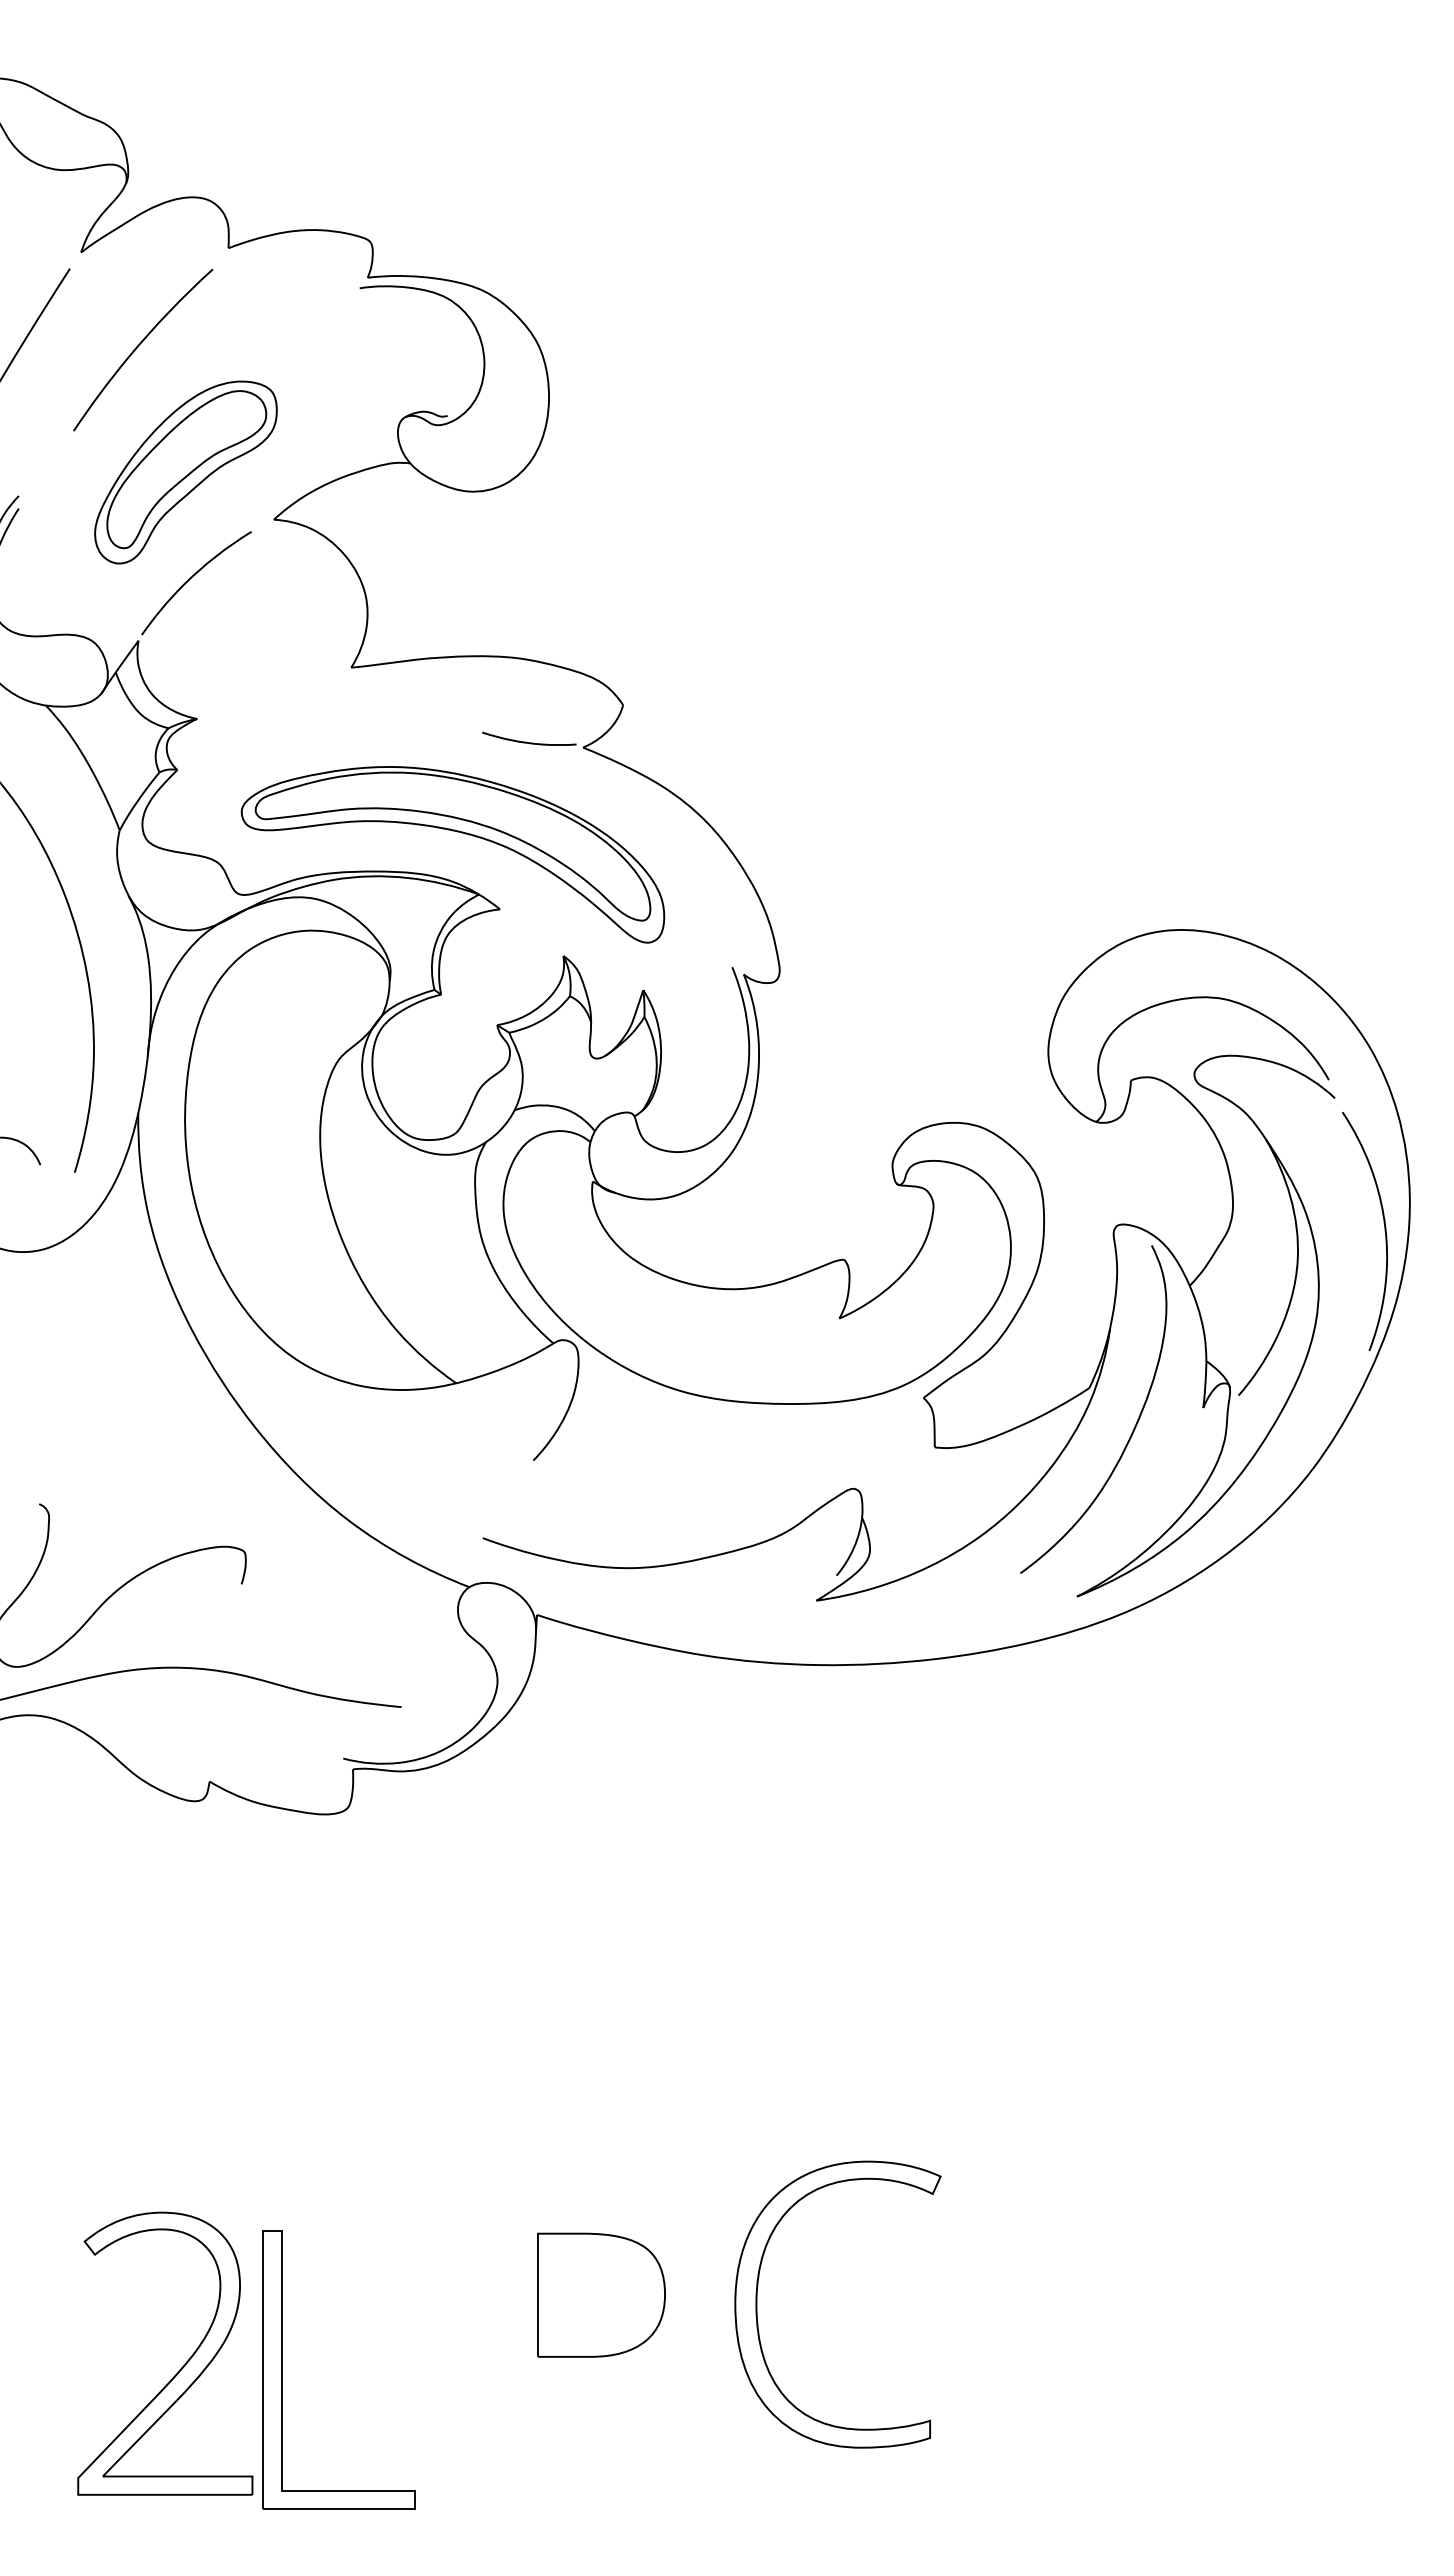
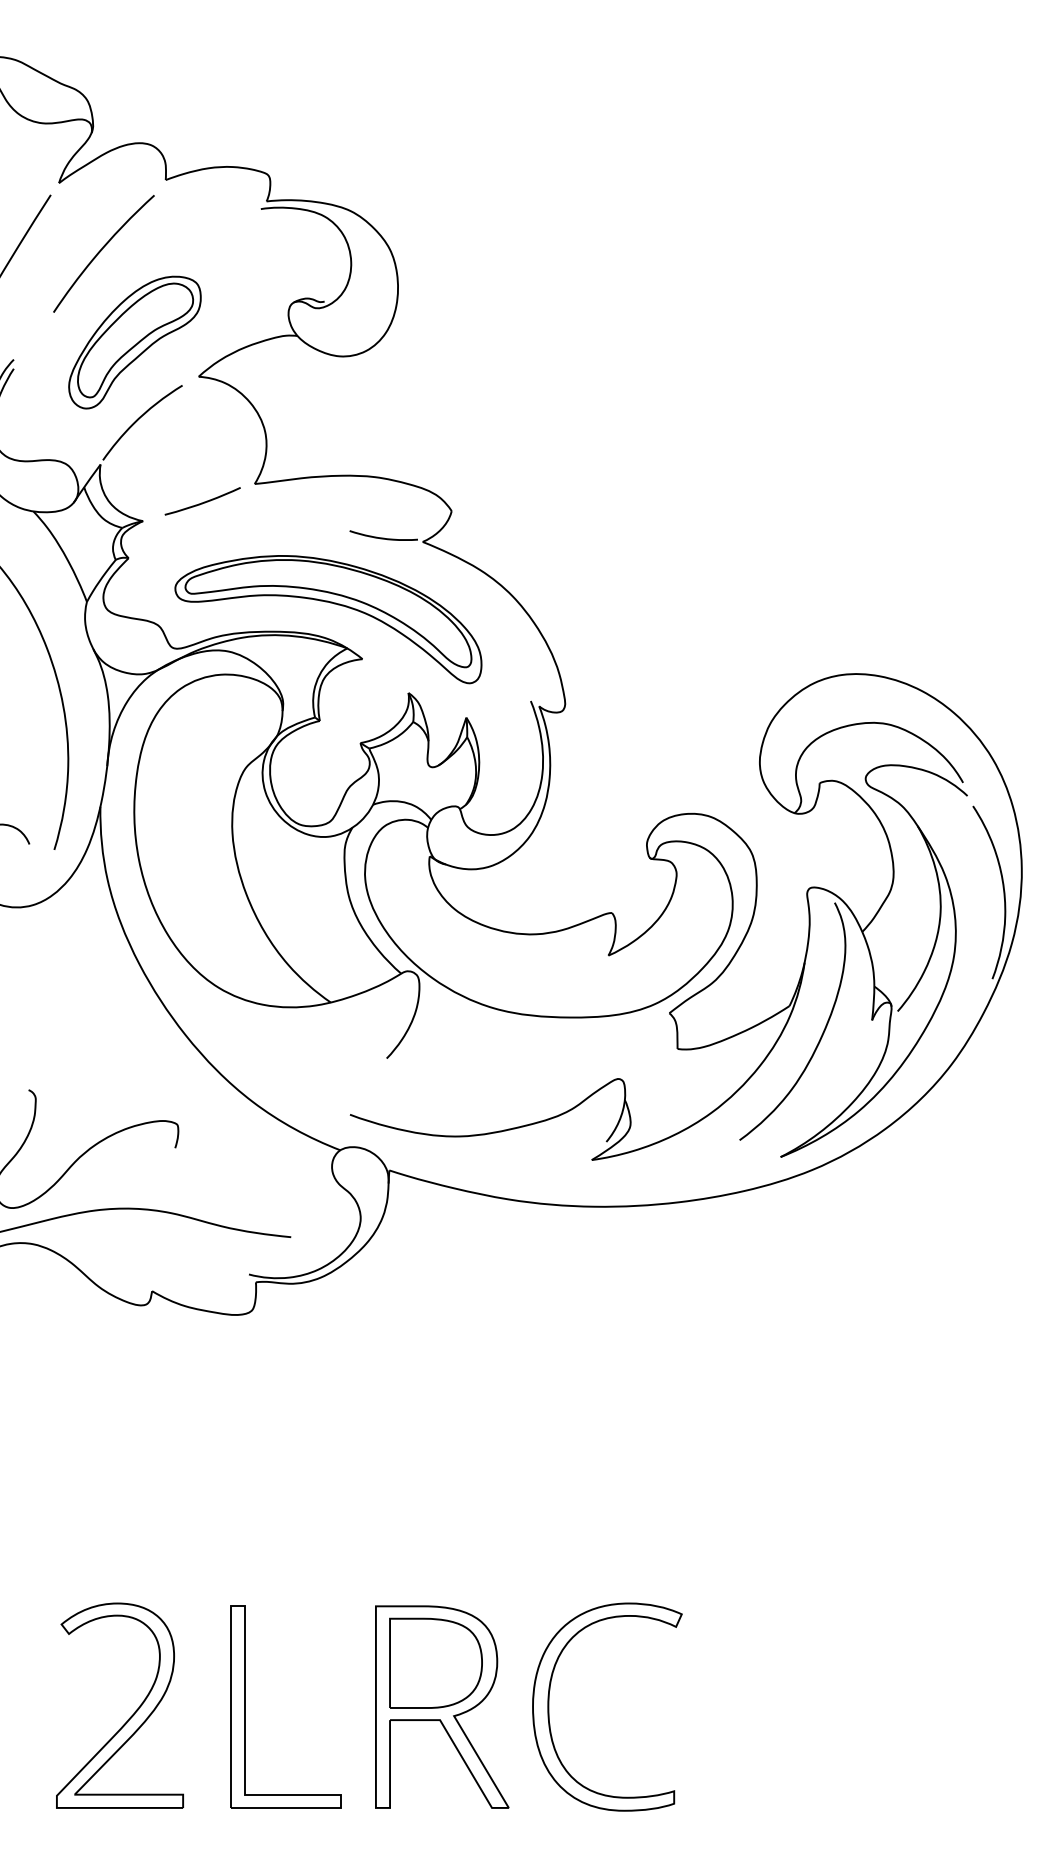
curve: (280, 692) -> (203, 502), added
part: (757, 2304) -> (549, 1707), moved
part: (609, 2355) -> (441, 1707), added
part: (282, 2369) -> (245, 1707), moved

